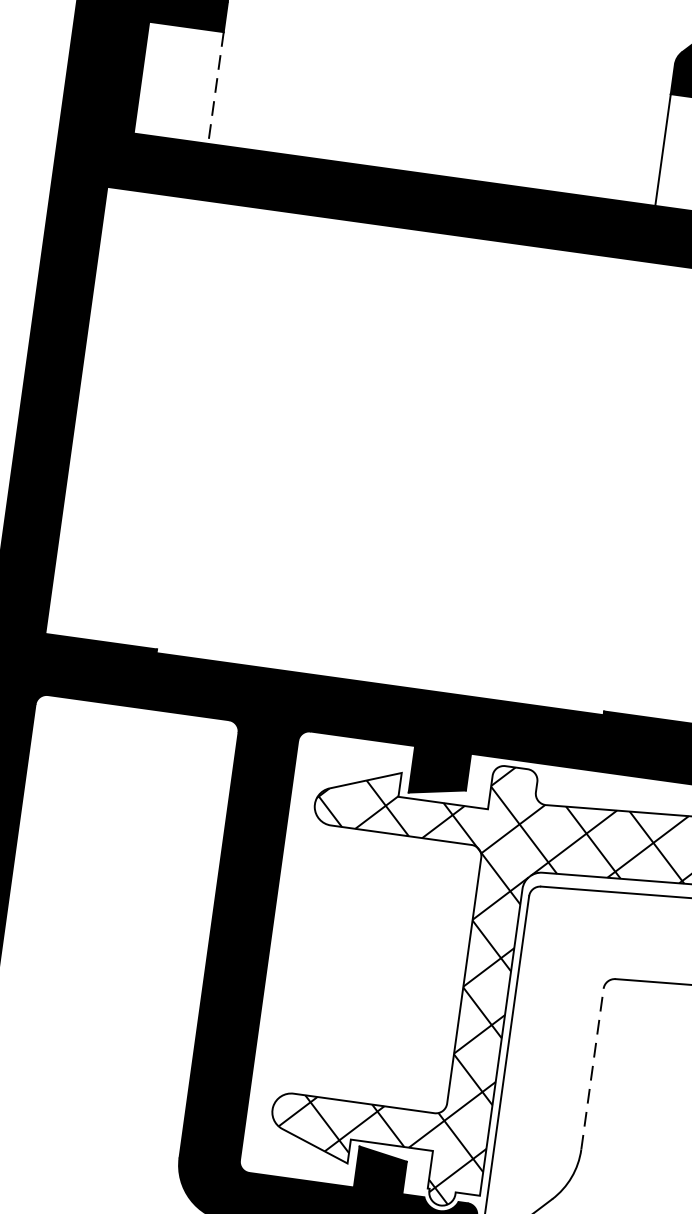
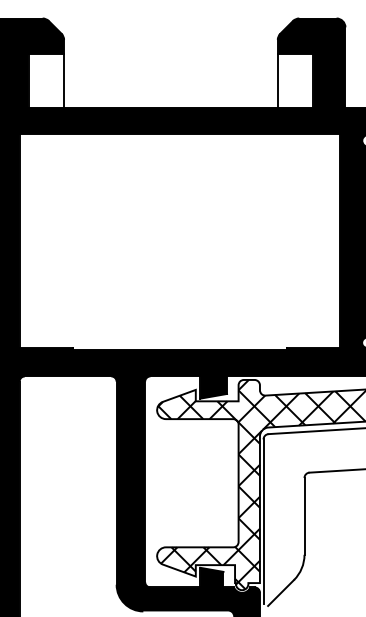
line: (216, 87) -> (64, 80), dashed -> solid
line: (592, 1067) -> (304, 515), dashed -> solid

